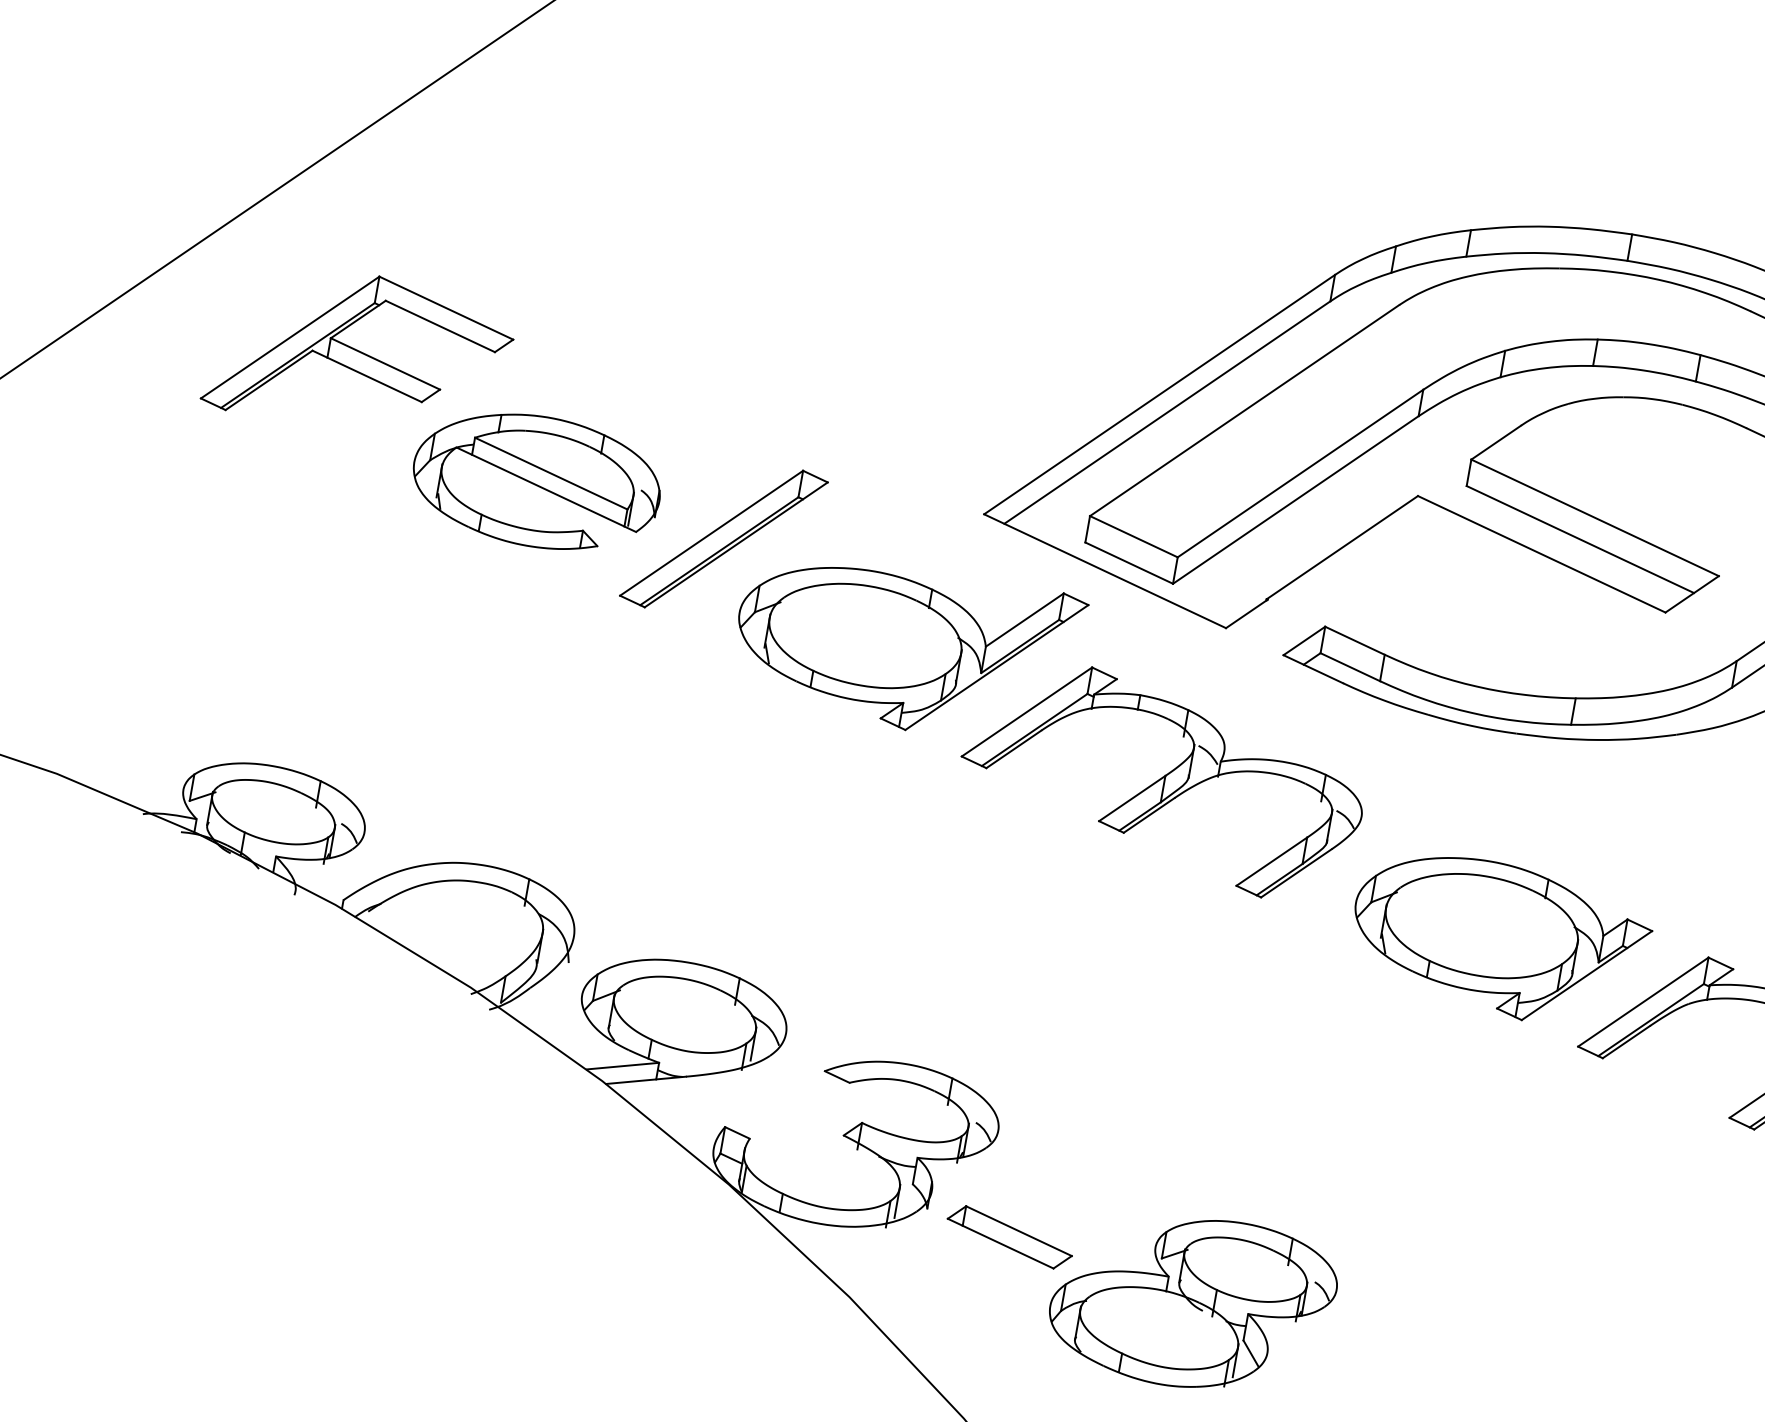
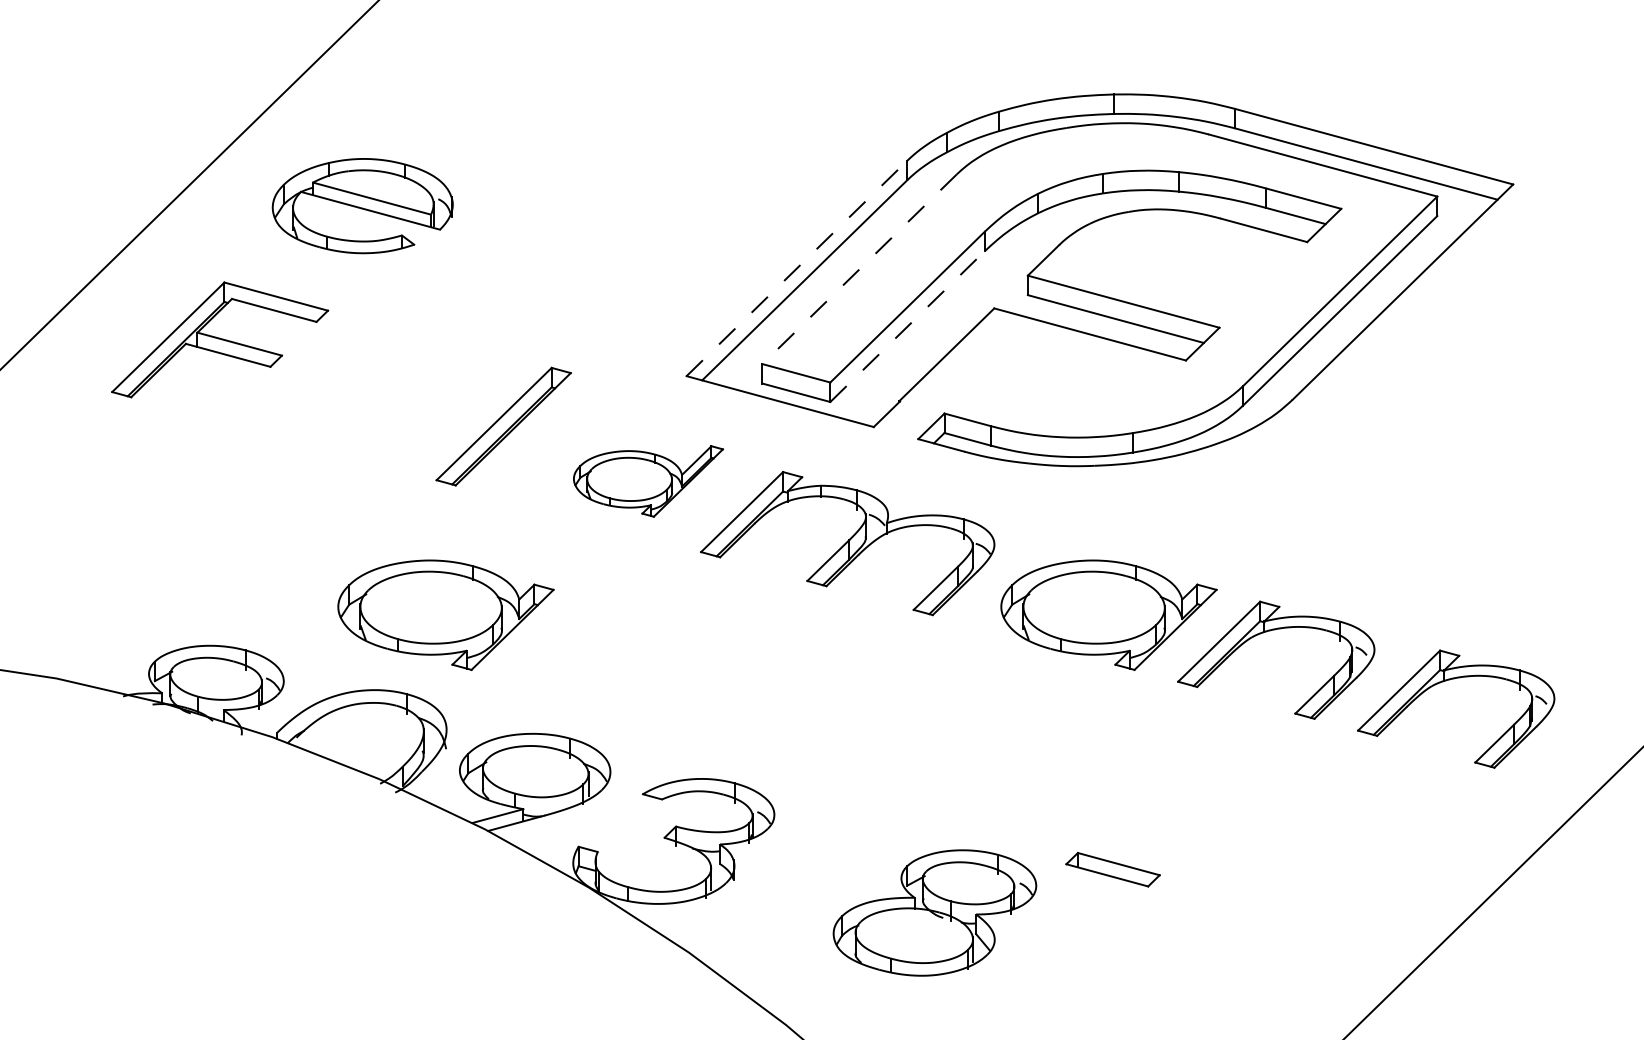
line: (1160, 394) -> (797, 268), solid -> dashed
line: (1244, 410) -> (859, 269), solid -> dashed
part: (536, 481) -> (362, 206), moved
line: (1295, 499) -> (907, 326), solid -> dashed
part: (907, 648) -> (648, 481), size x0.6
part: (599, 780) -> (445, 614), added
part: (1009, 1236) -> (1112, 869), moved

